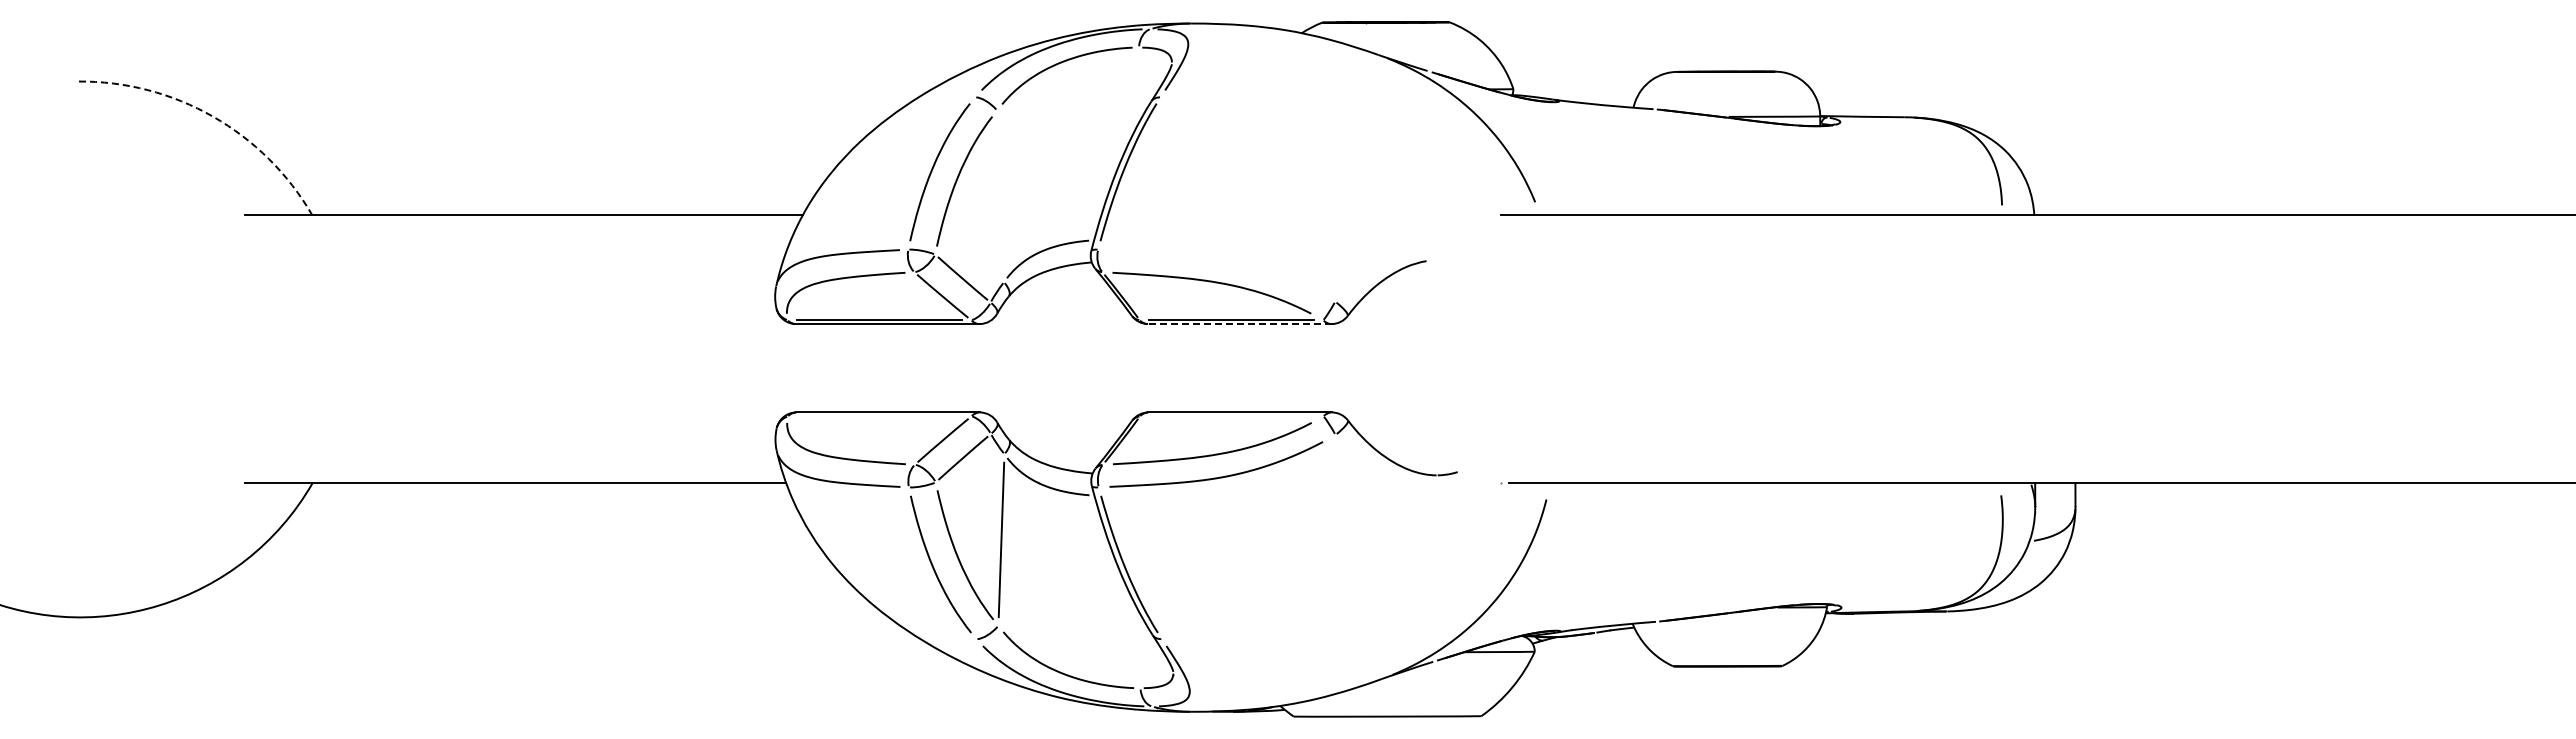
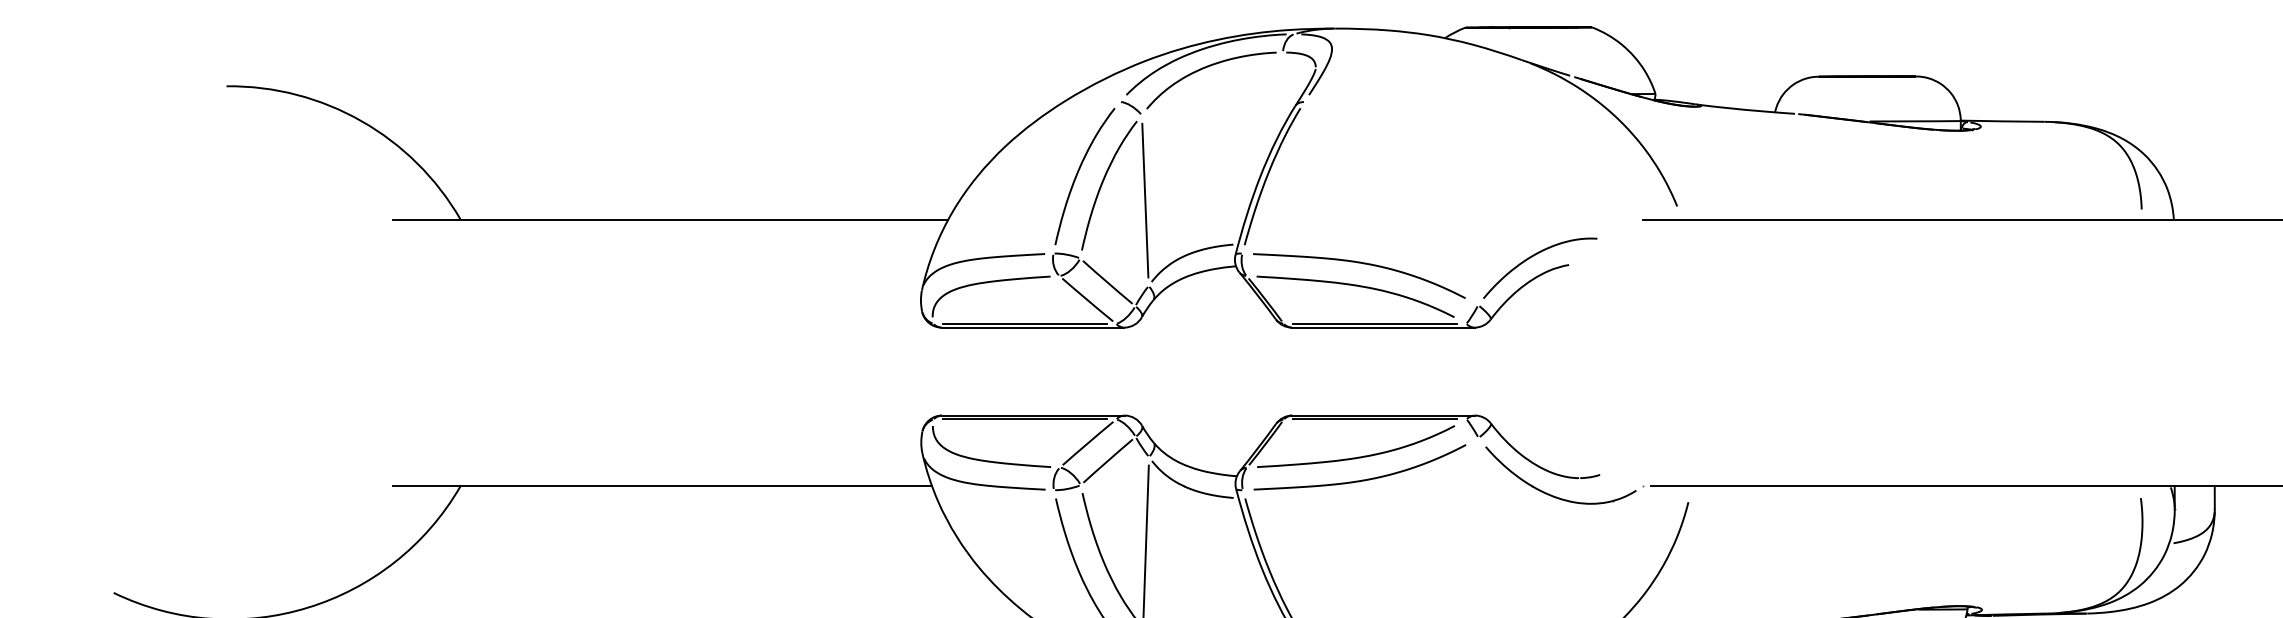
arc: (213, 116) -> (362, 121), dashed -> solid
line: (1000, 196) -> (1145, 200), added
curve: (1391, 252) -> (1534, 256), added
curve: (1219, 260) -> (1363, 264), added
line: (1239, 324) -> (1382, 328), dashed -> solid
line: (879, 416) -> (1024, 419), added
line: (1231, 416) -> (1375, 419), added
part: (1408, 491) -> (1551, 494), added

